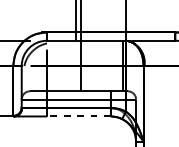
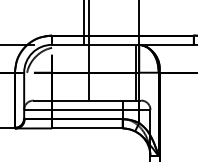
line: (78, 116) -> (86, 128), dashed -> solid

